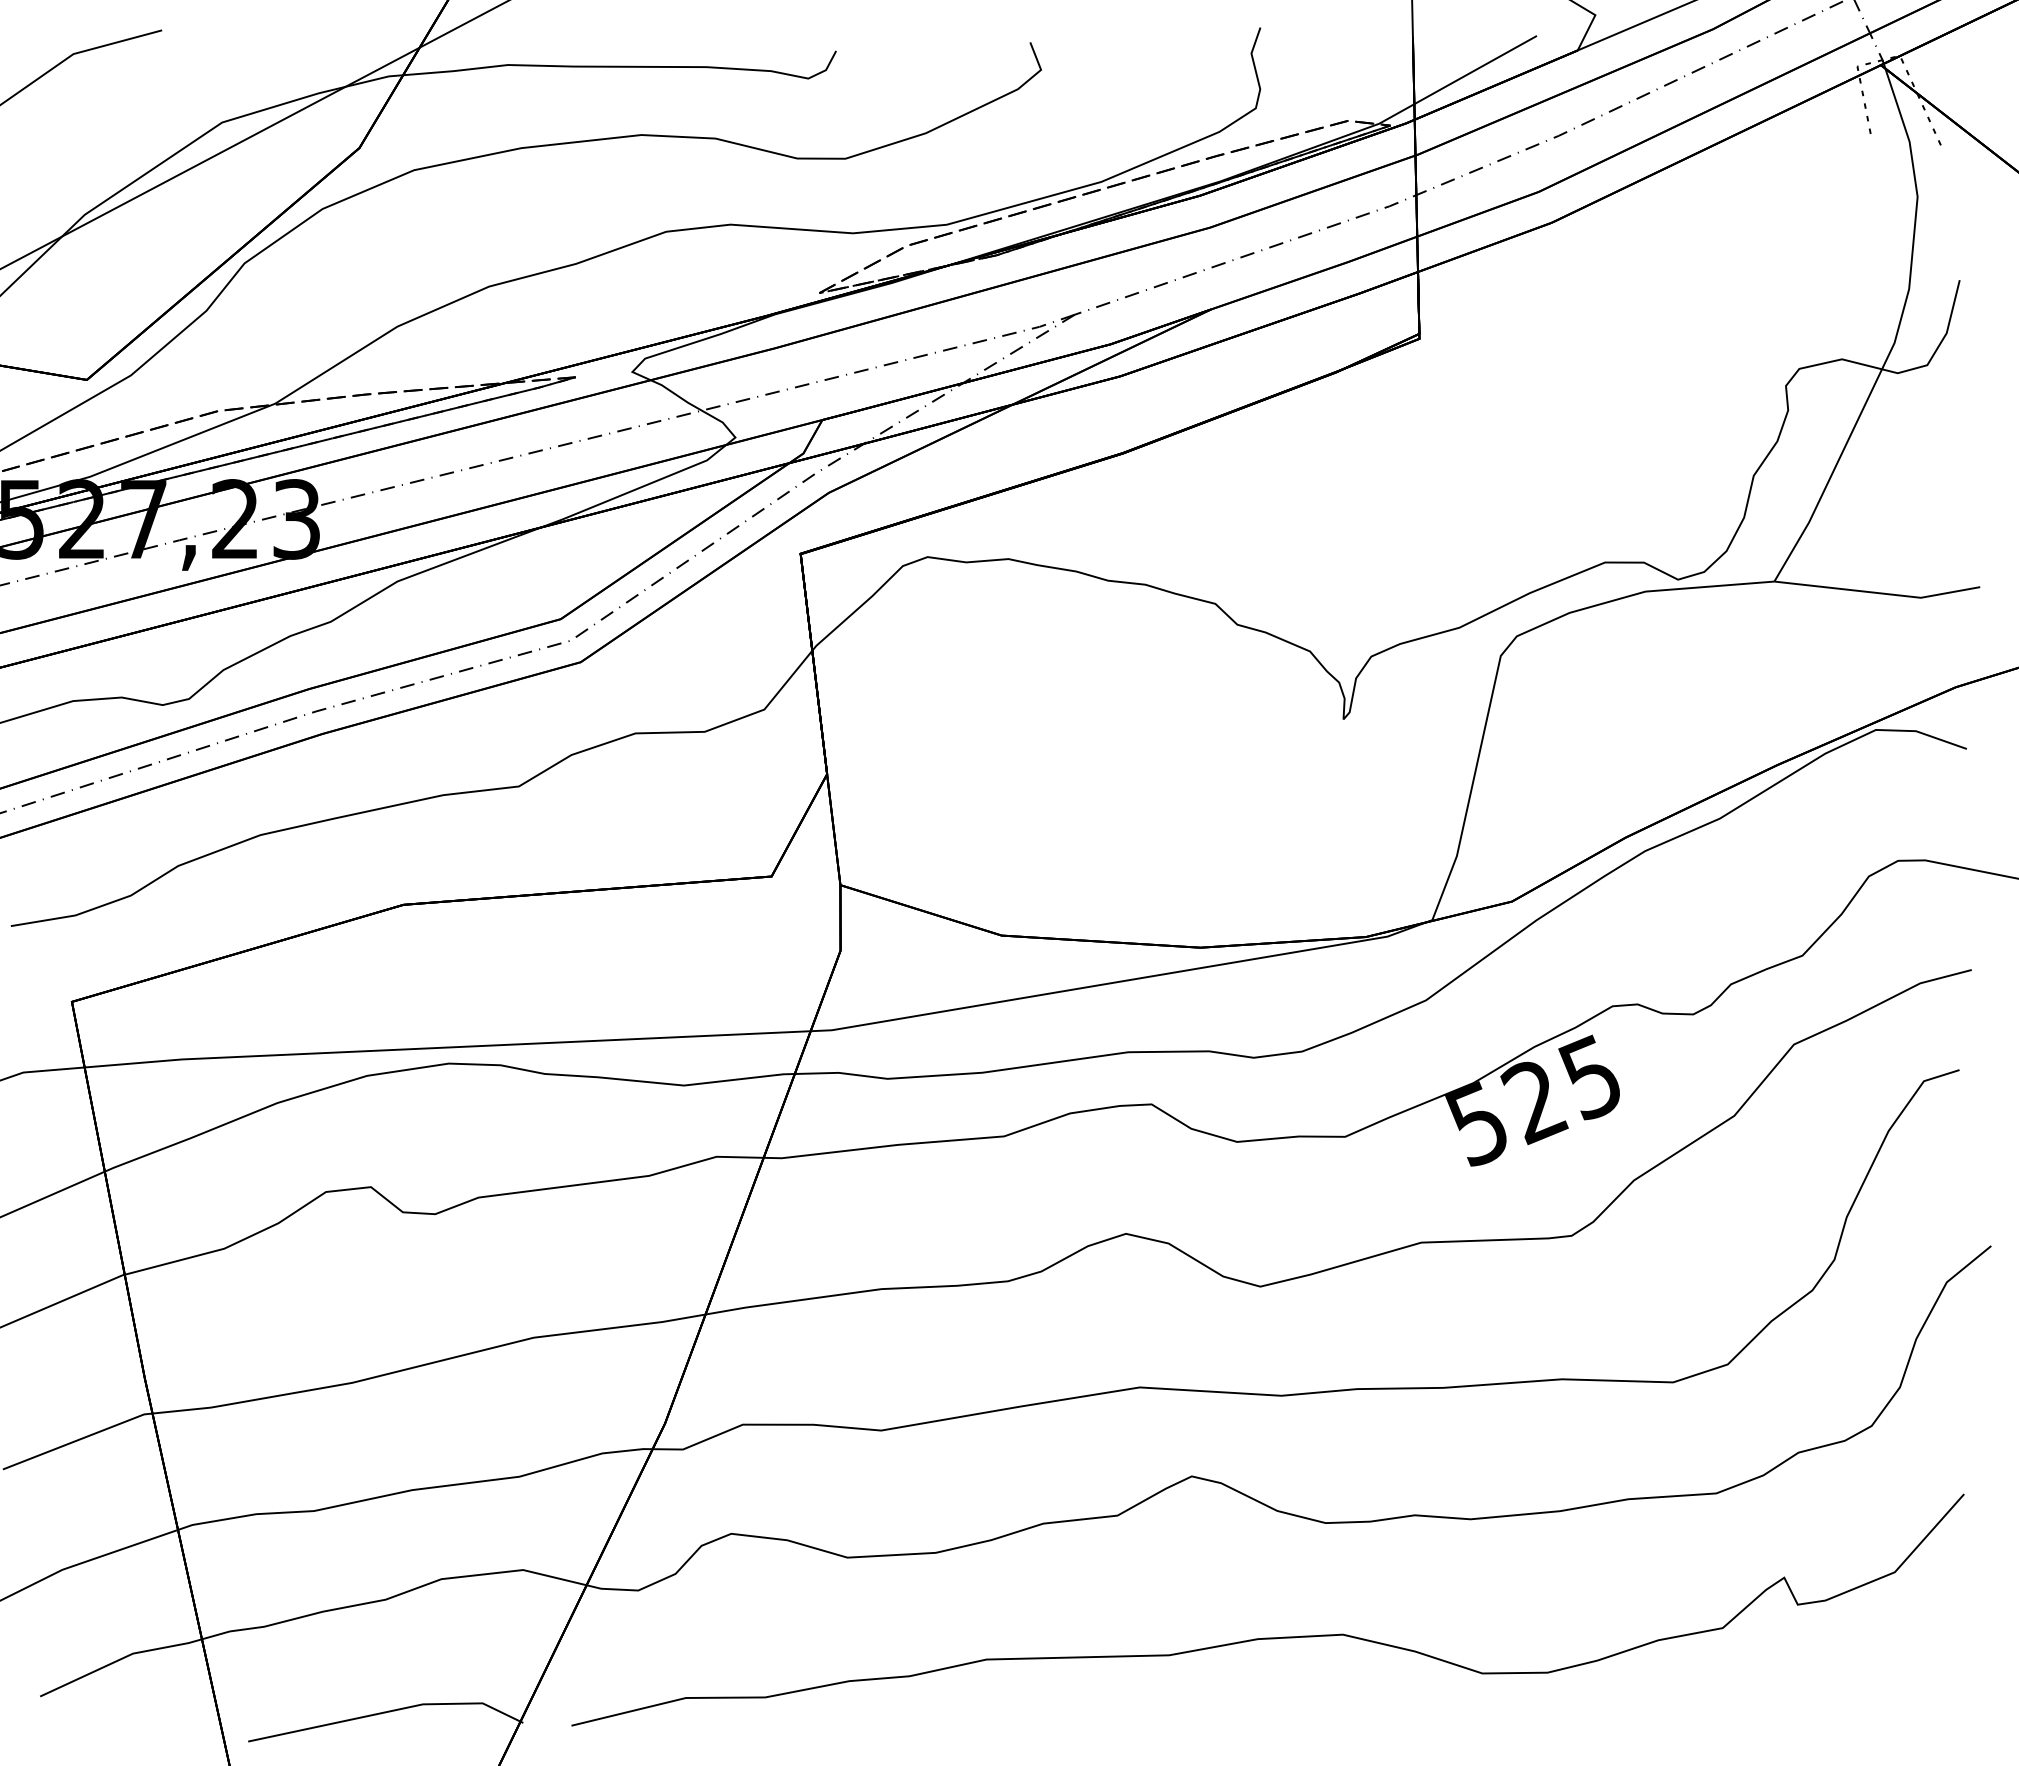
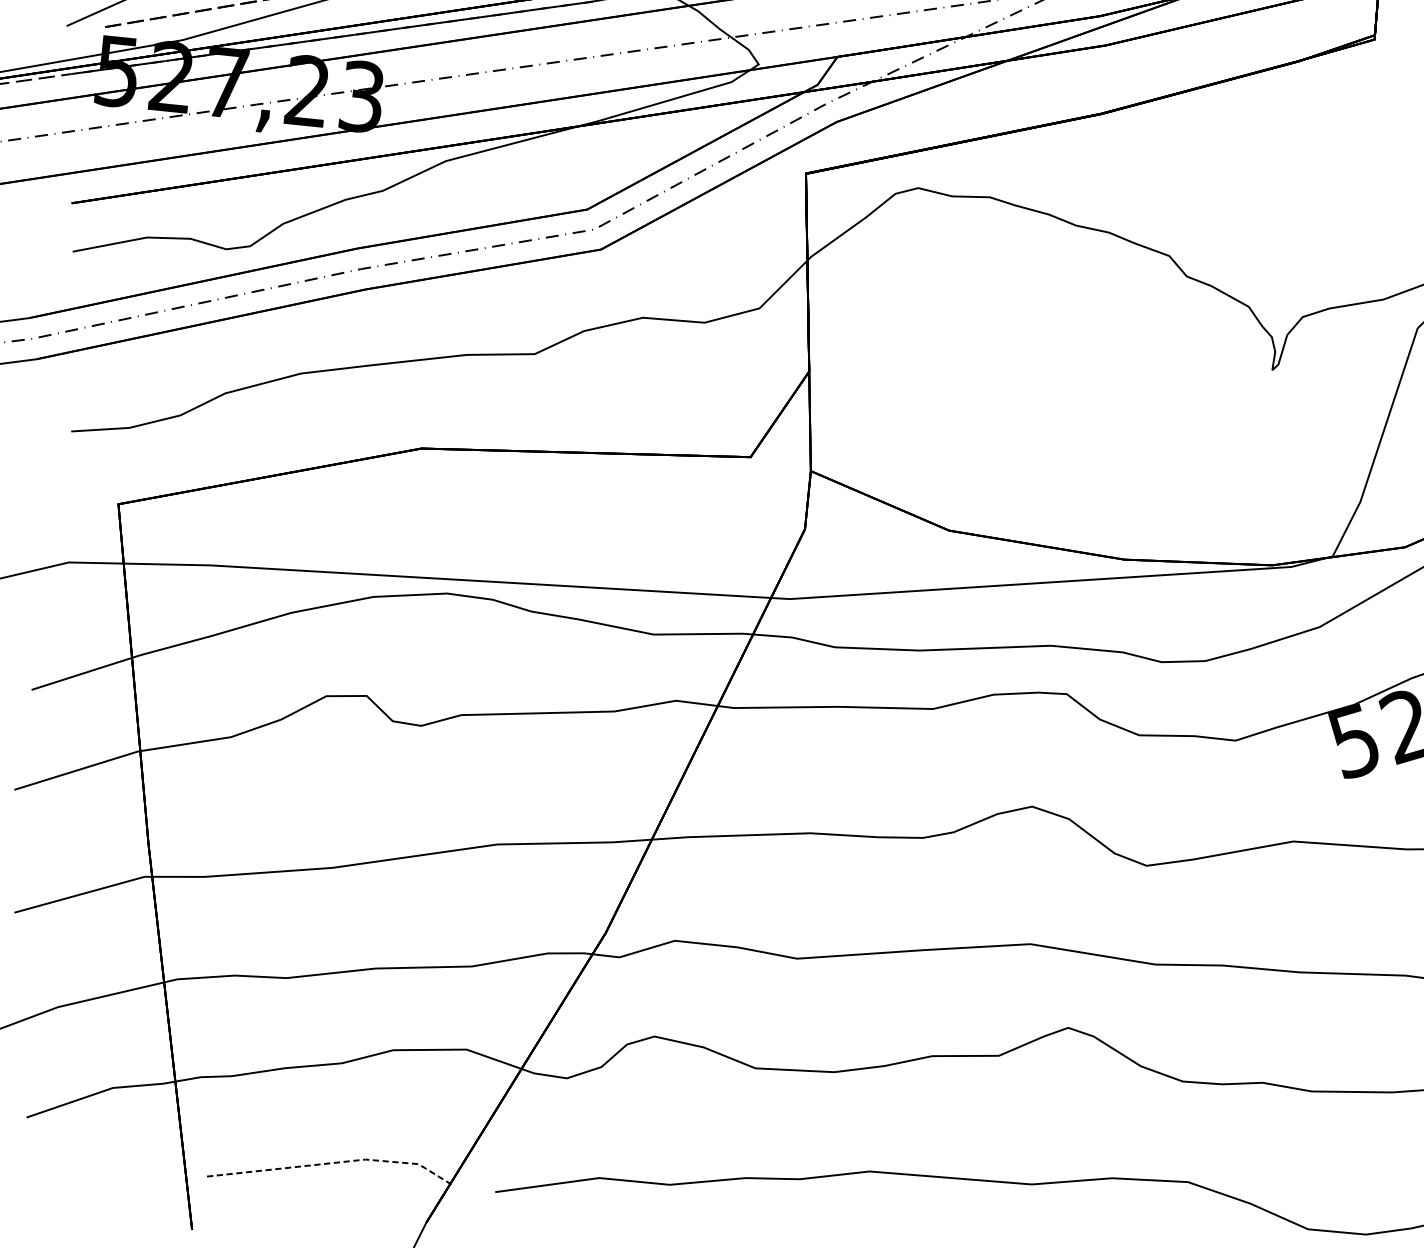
line: (388, 1711) -> (334, 1162), solid -> dashed

